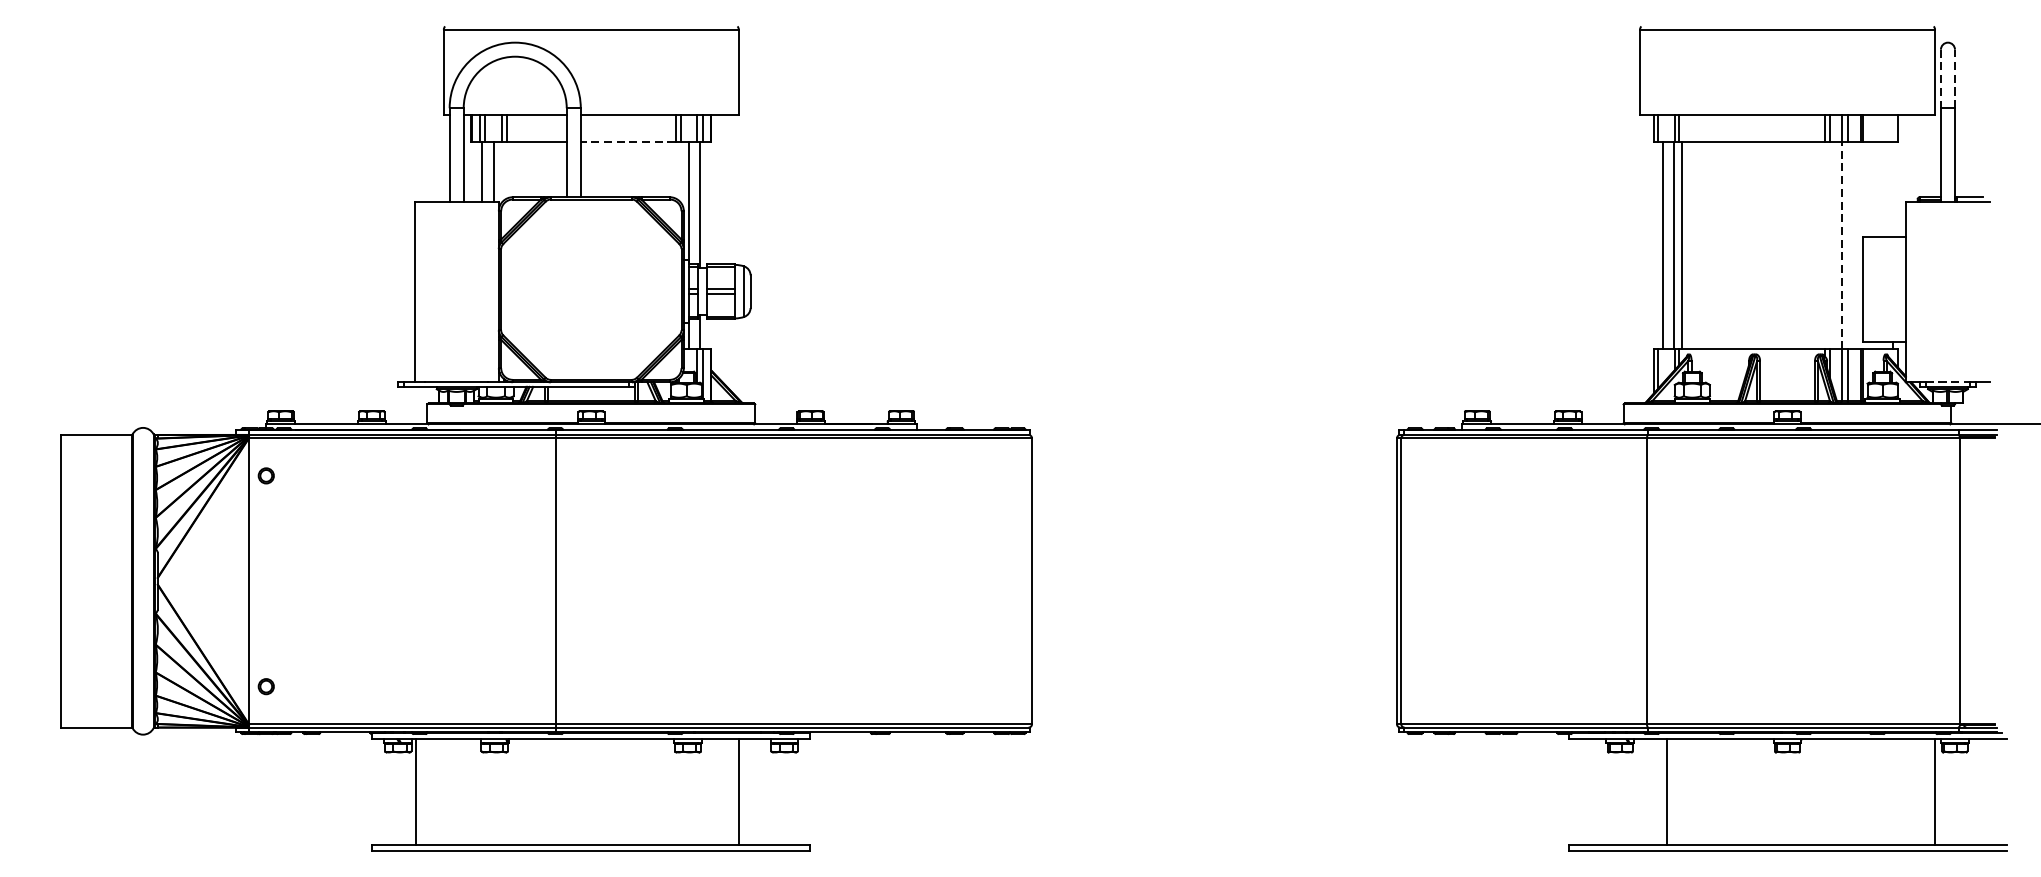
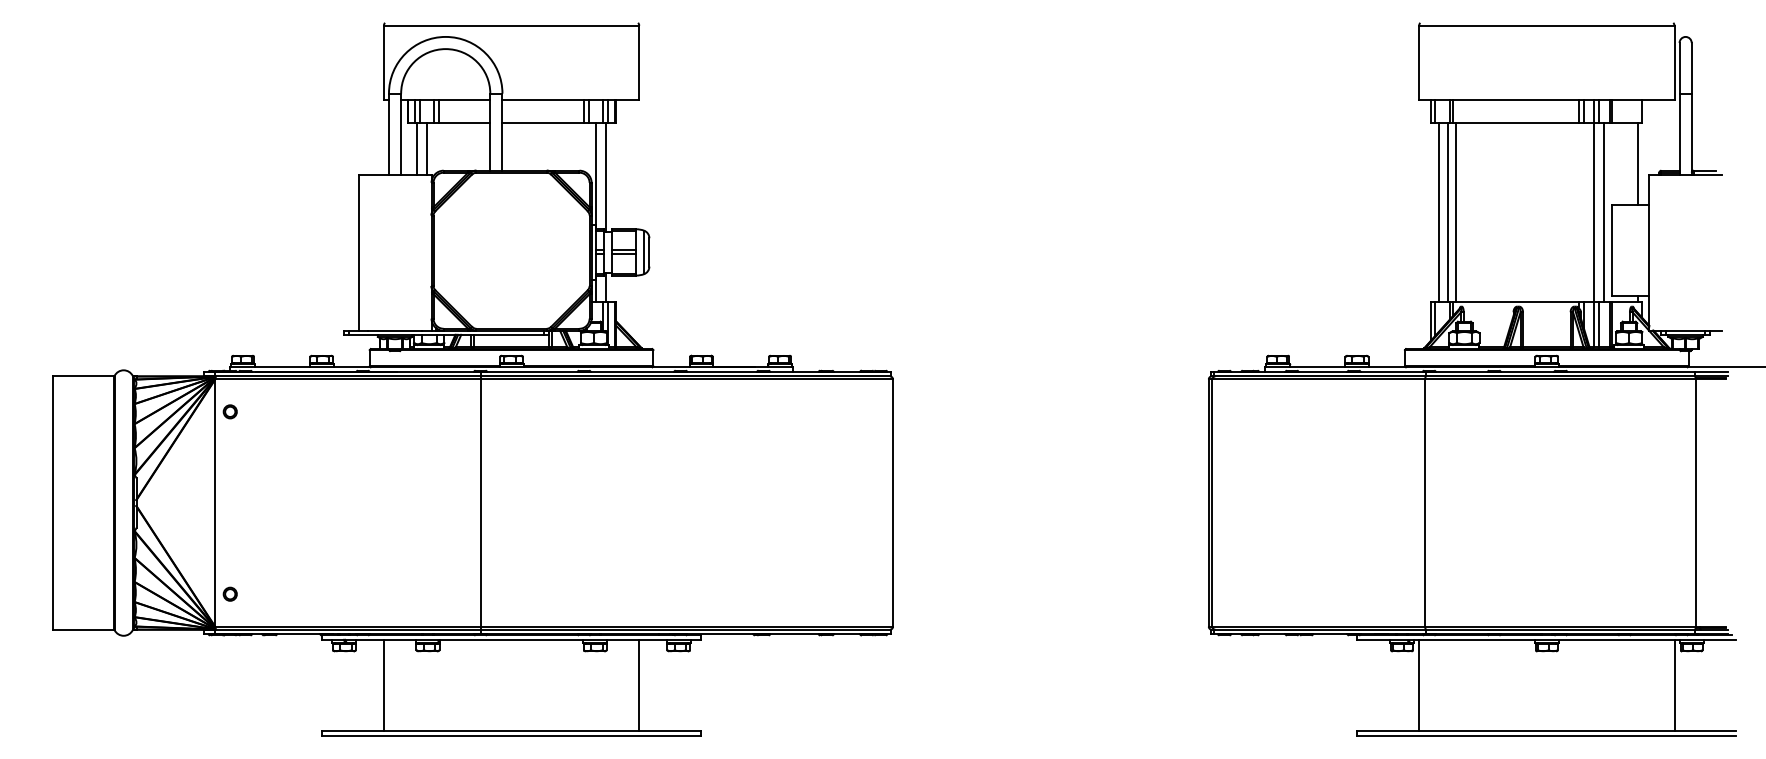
line: (1954, 77) -> (1691, 67), dashed -> solid
line: (1940, 79) -> (1679, 68), dashed -> solid
line: (627, 142) -> (542, 123), dashed -> solid
line: (1893, 190) -> (1638, 164), added
line: (1841, 245) -> (1593, 212), dashed -> solid
line: (1853, 245) -> (1603, 212), added
line: (1948, 381) -> (1686, 330), dashed -> solid
line: (415, 792) -> (383, 685), moved
line: (1667, 792) -> (1419, 685), moved

